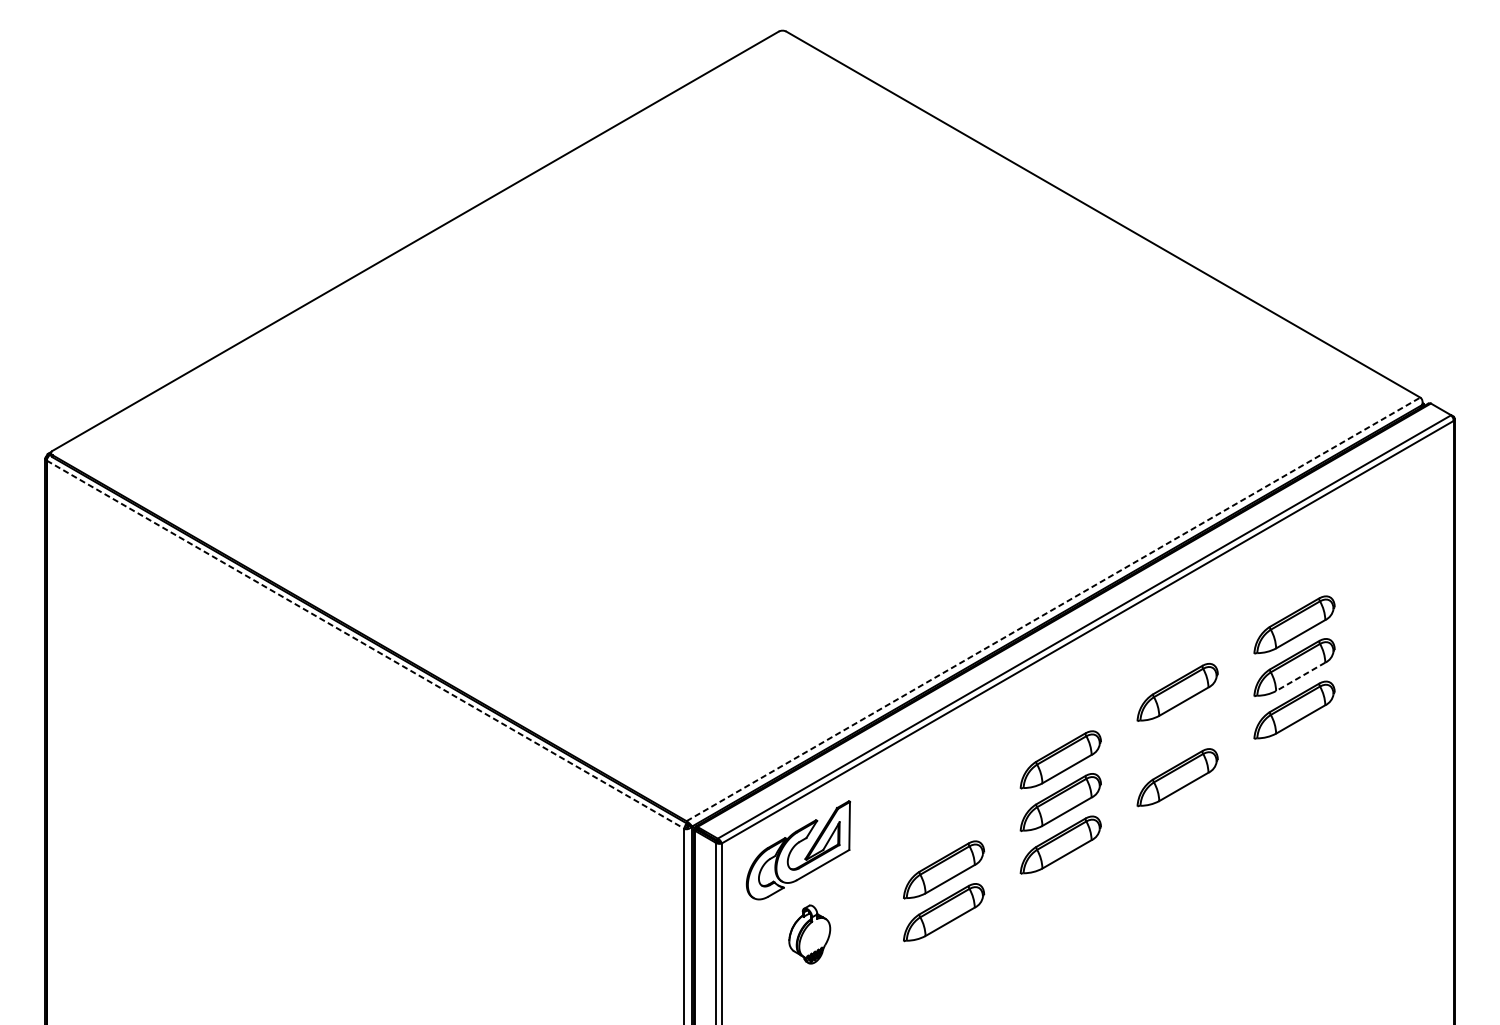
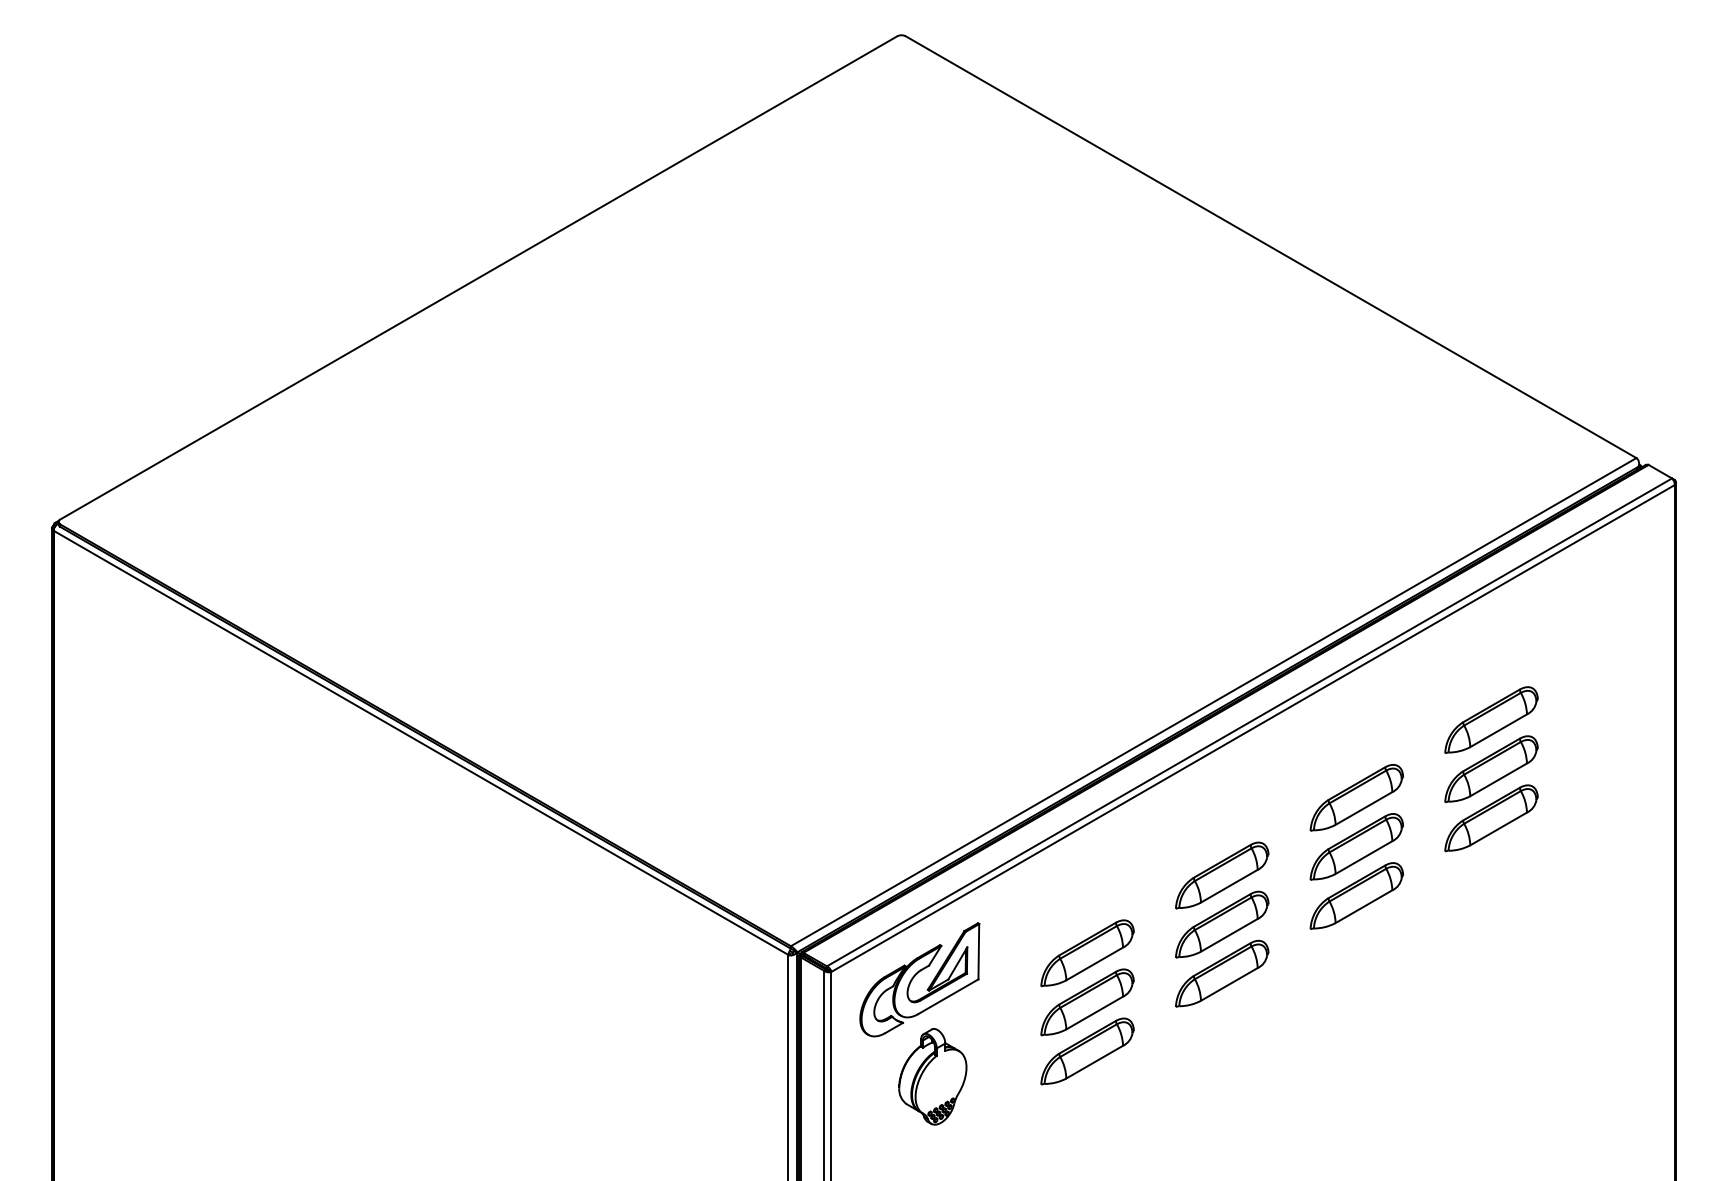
line: (1054, 608) -> (1214, 701), dashed -> solid
line: (365, 645) -> (421, 743), dashed -> solid
line: (1300, 676) -> (1498, 779), dashed -> solid
part: (1177, 734) -> (1356, 846), added
part: (943, 827) -> (1087, 953), added
part: (809, 934) -> (932, 1076), size x1.43

